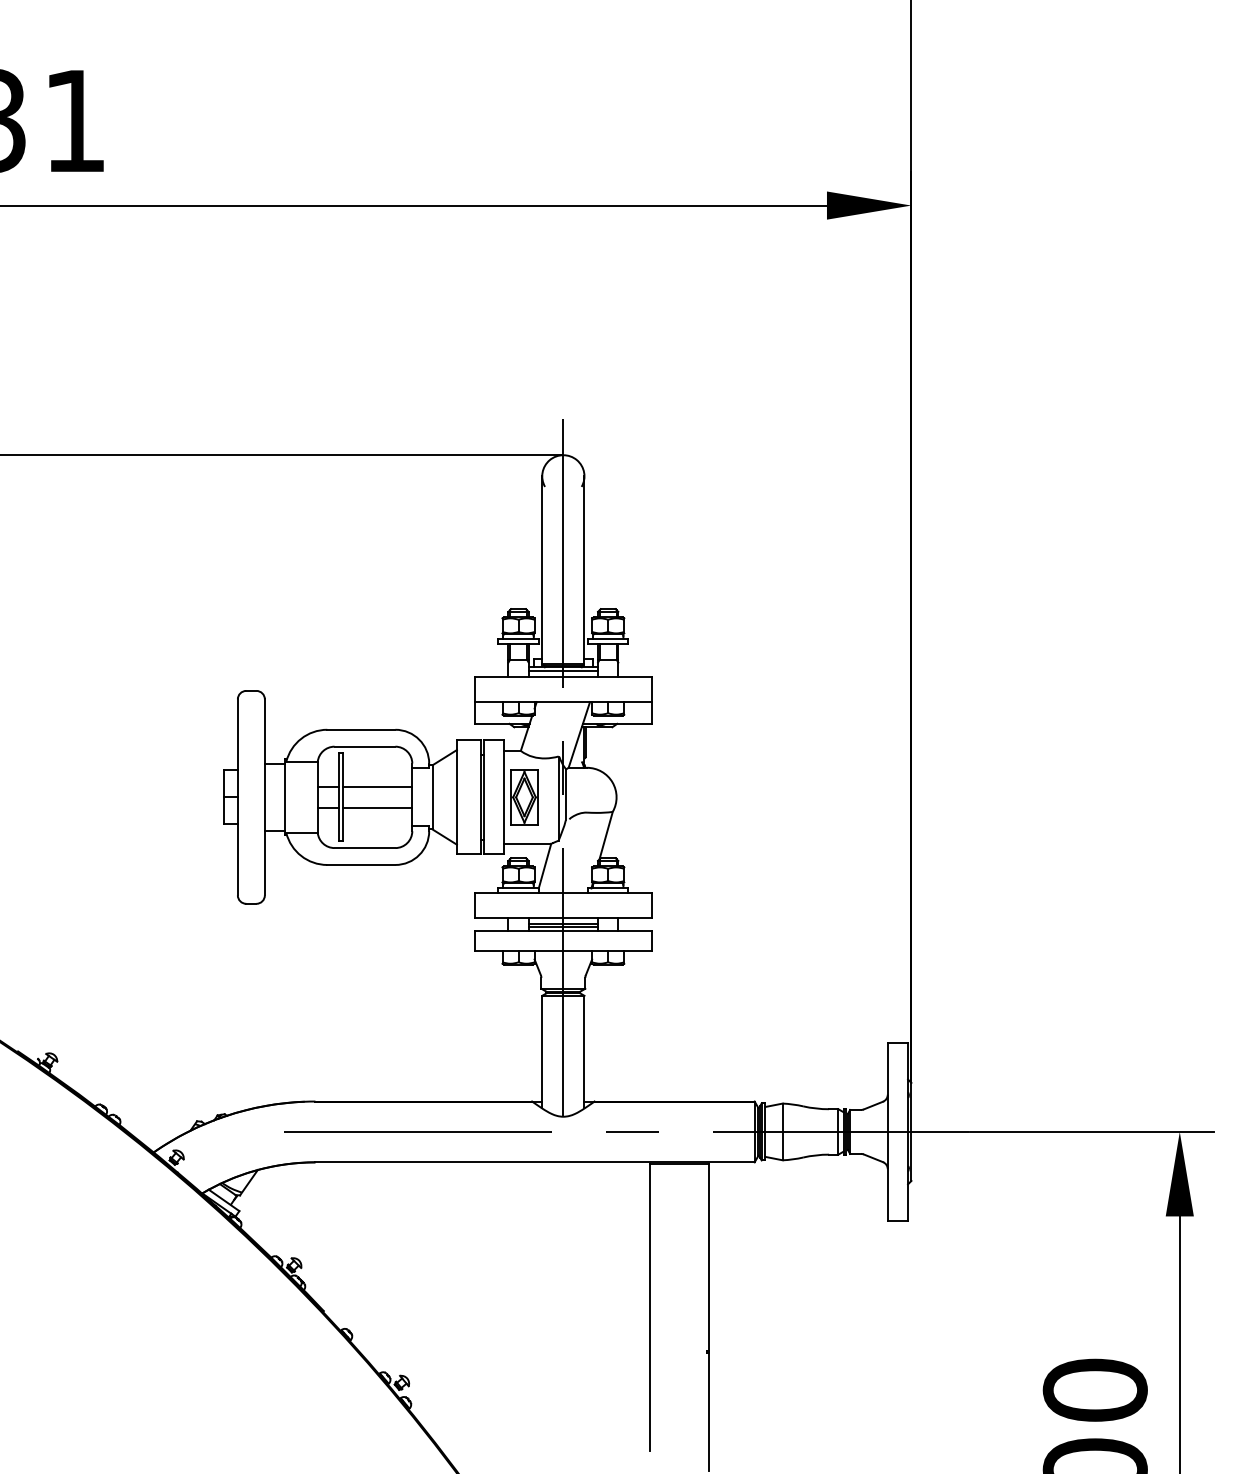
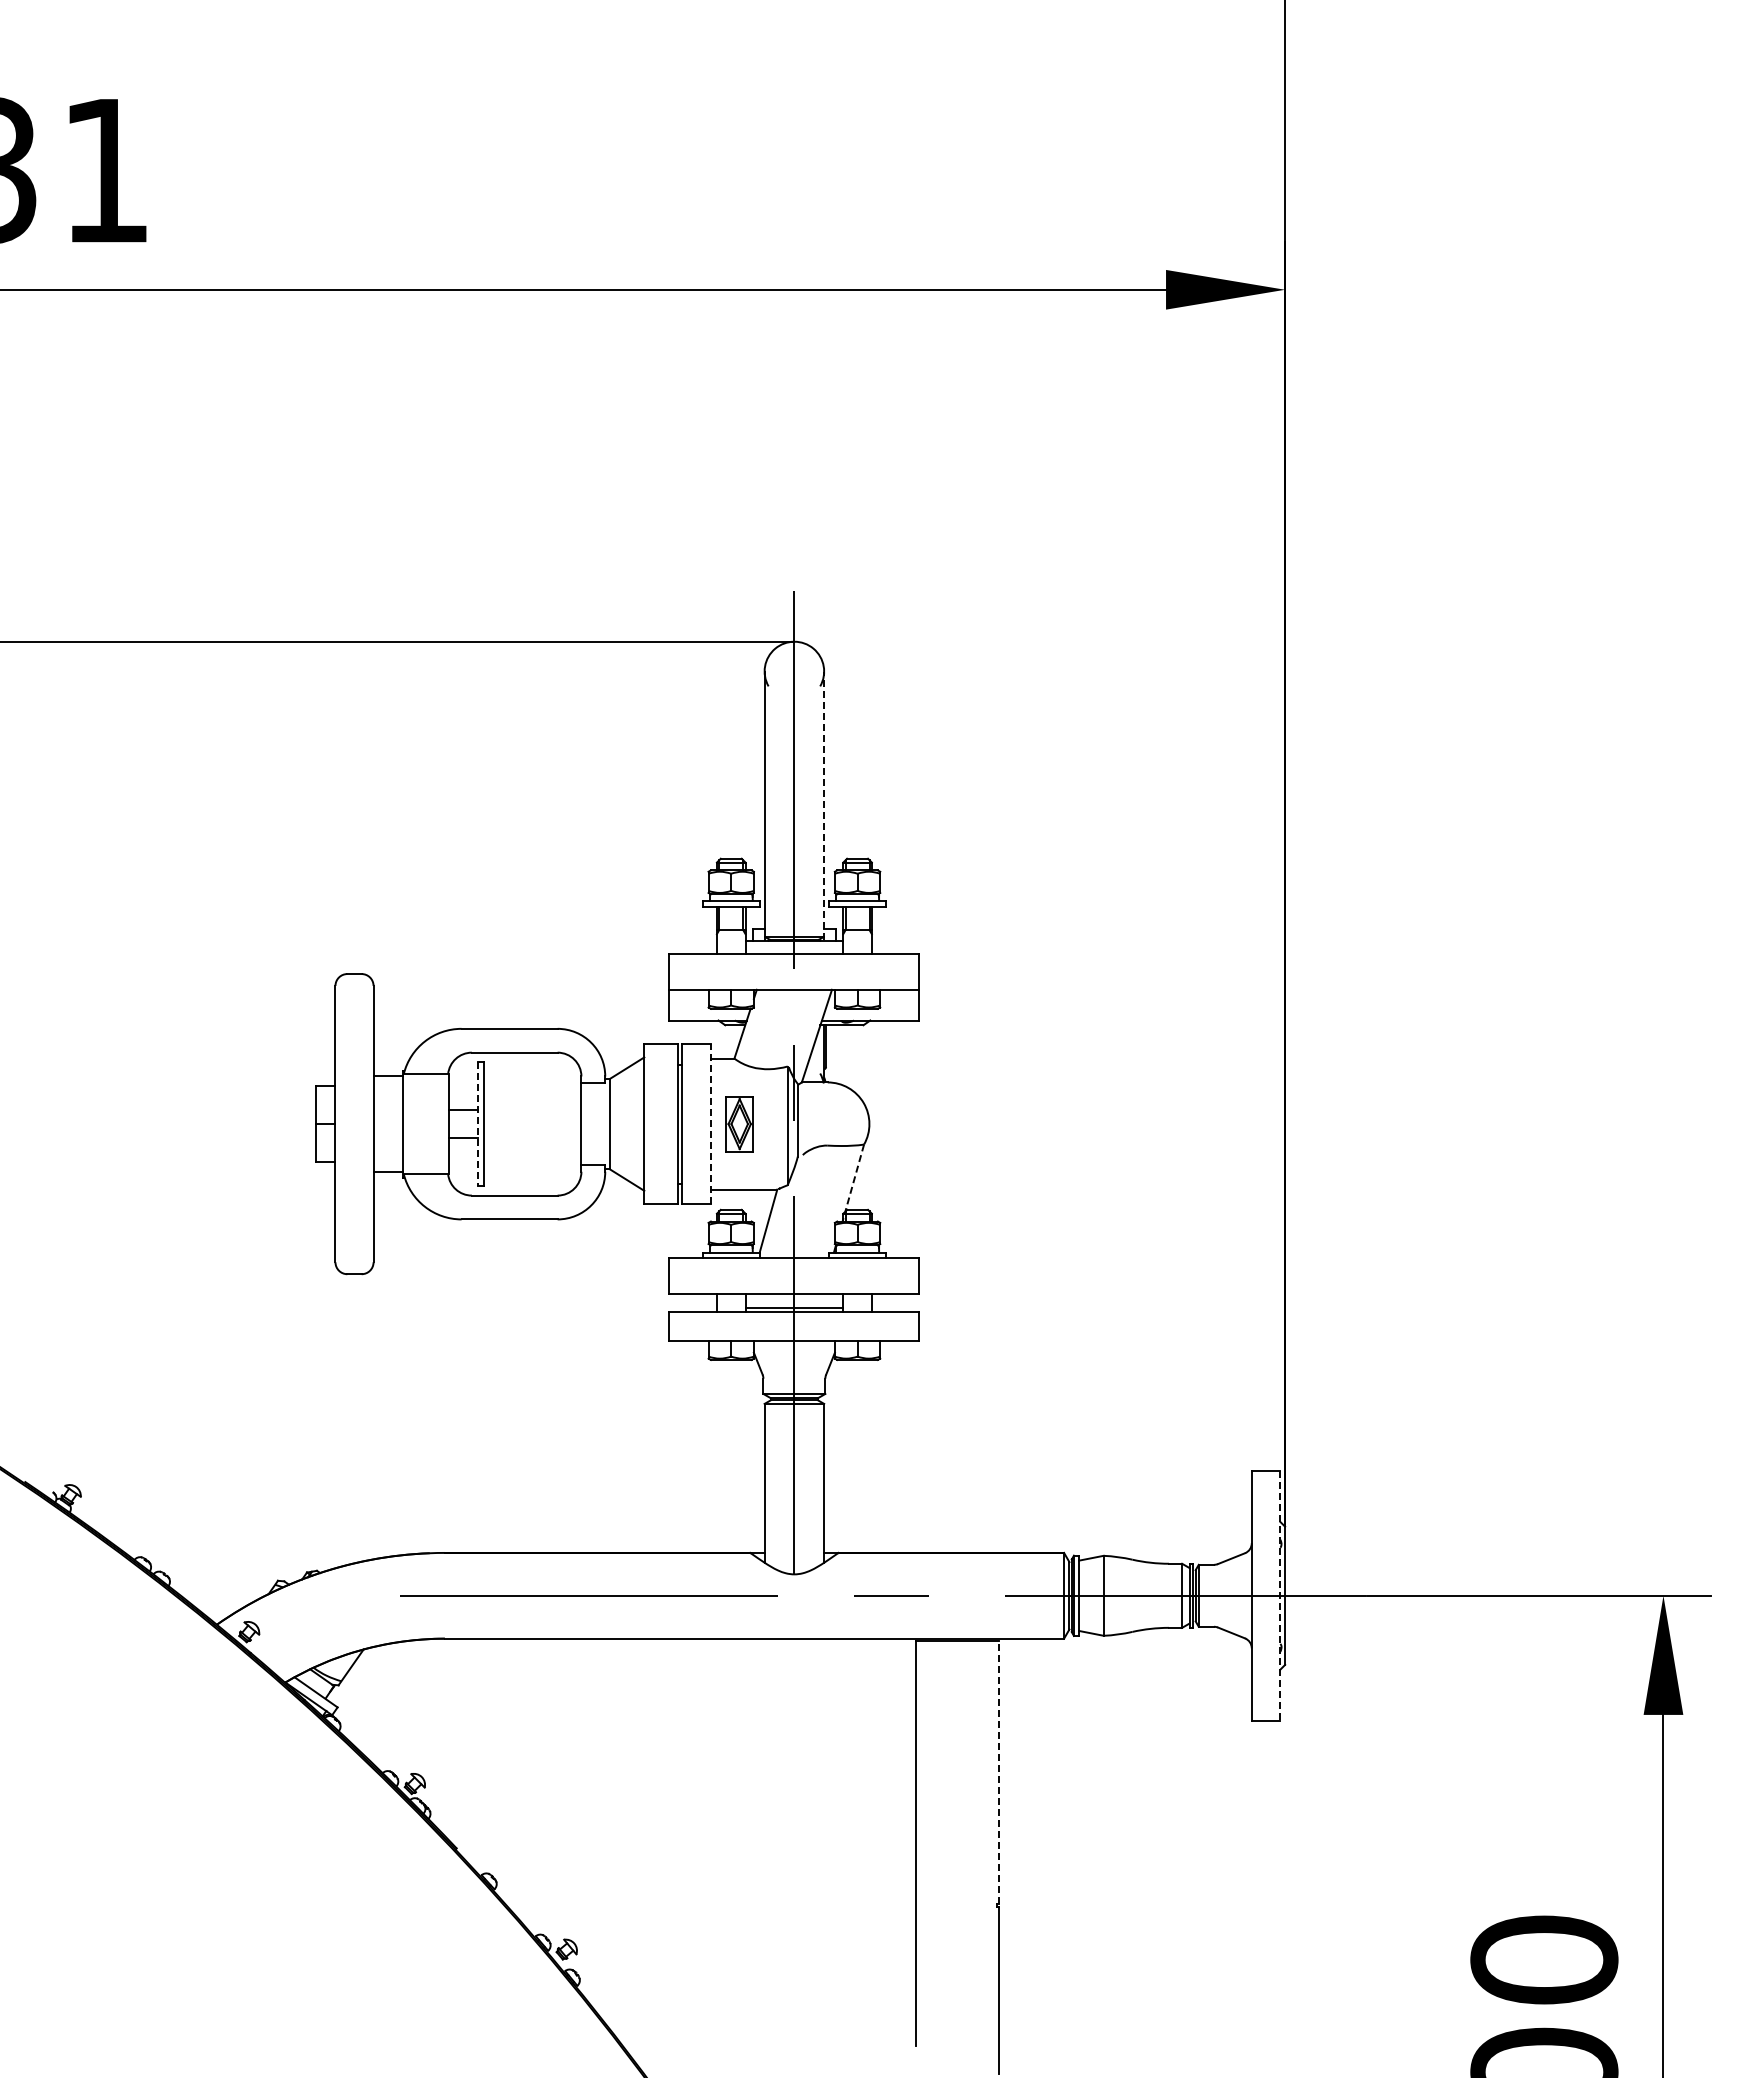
line: (584, 571) -> (824, 805), solid -> dashed
line: (563, 670) -> (794, 945), removed
line: (377, 787) -> (532, 1109), removed
line: (504, 796) -> (711, 1123), solid -> dashed
part: (524, 796) -> (739, 1123), size x0.7
line: (339, 797) -> (478, 1124), solid -> dashed
line: (377, 807) -> (532, 1138), removed
line: (605, 835) -> (854, 1178), solid -> dashed
line: (563, 923) -> (794, 1302), removed
line: (908, 1132) -> (1280, 1596), solid -> dashed
line: (708, 1257) -> (999, 1772), solid -> dashed

